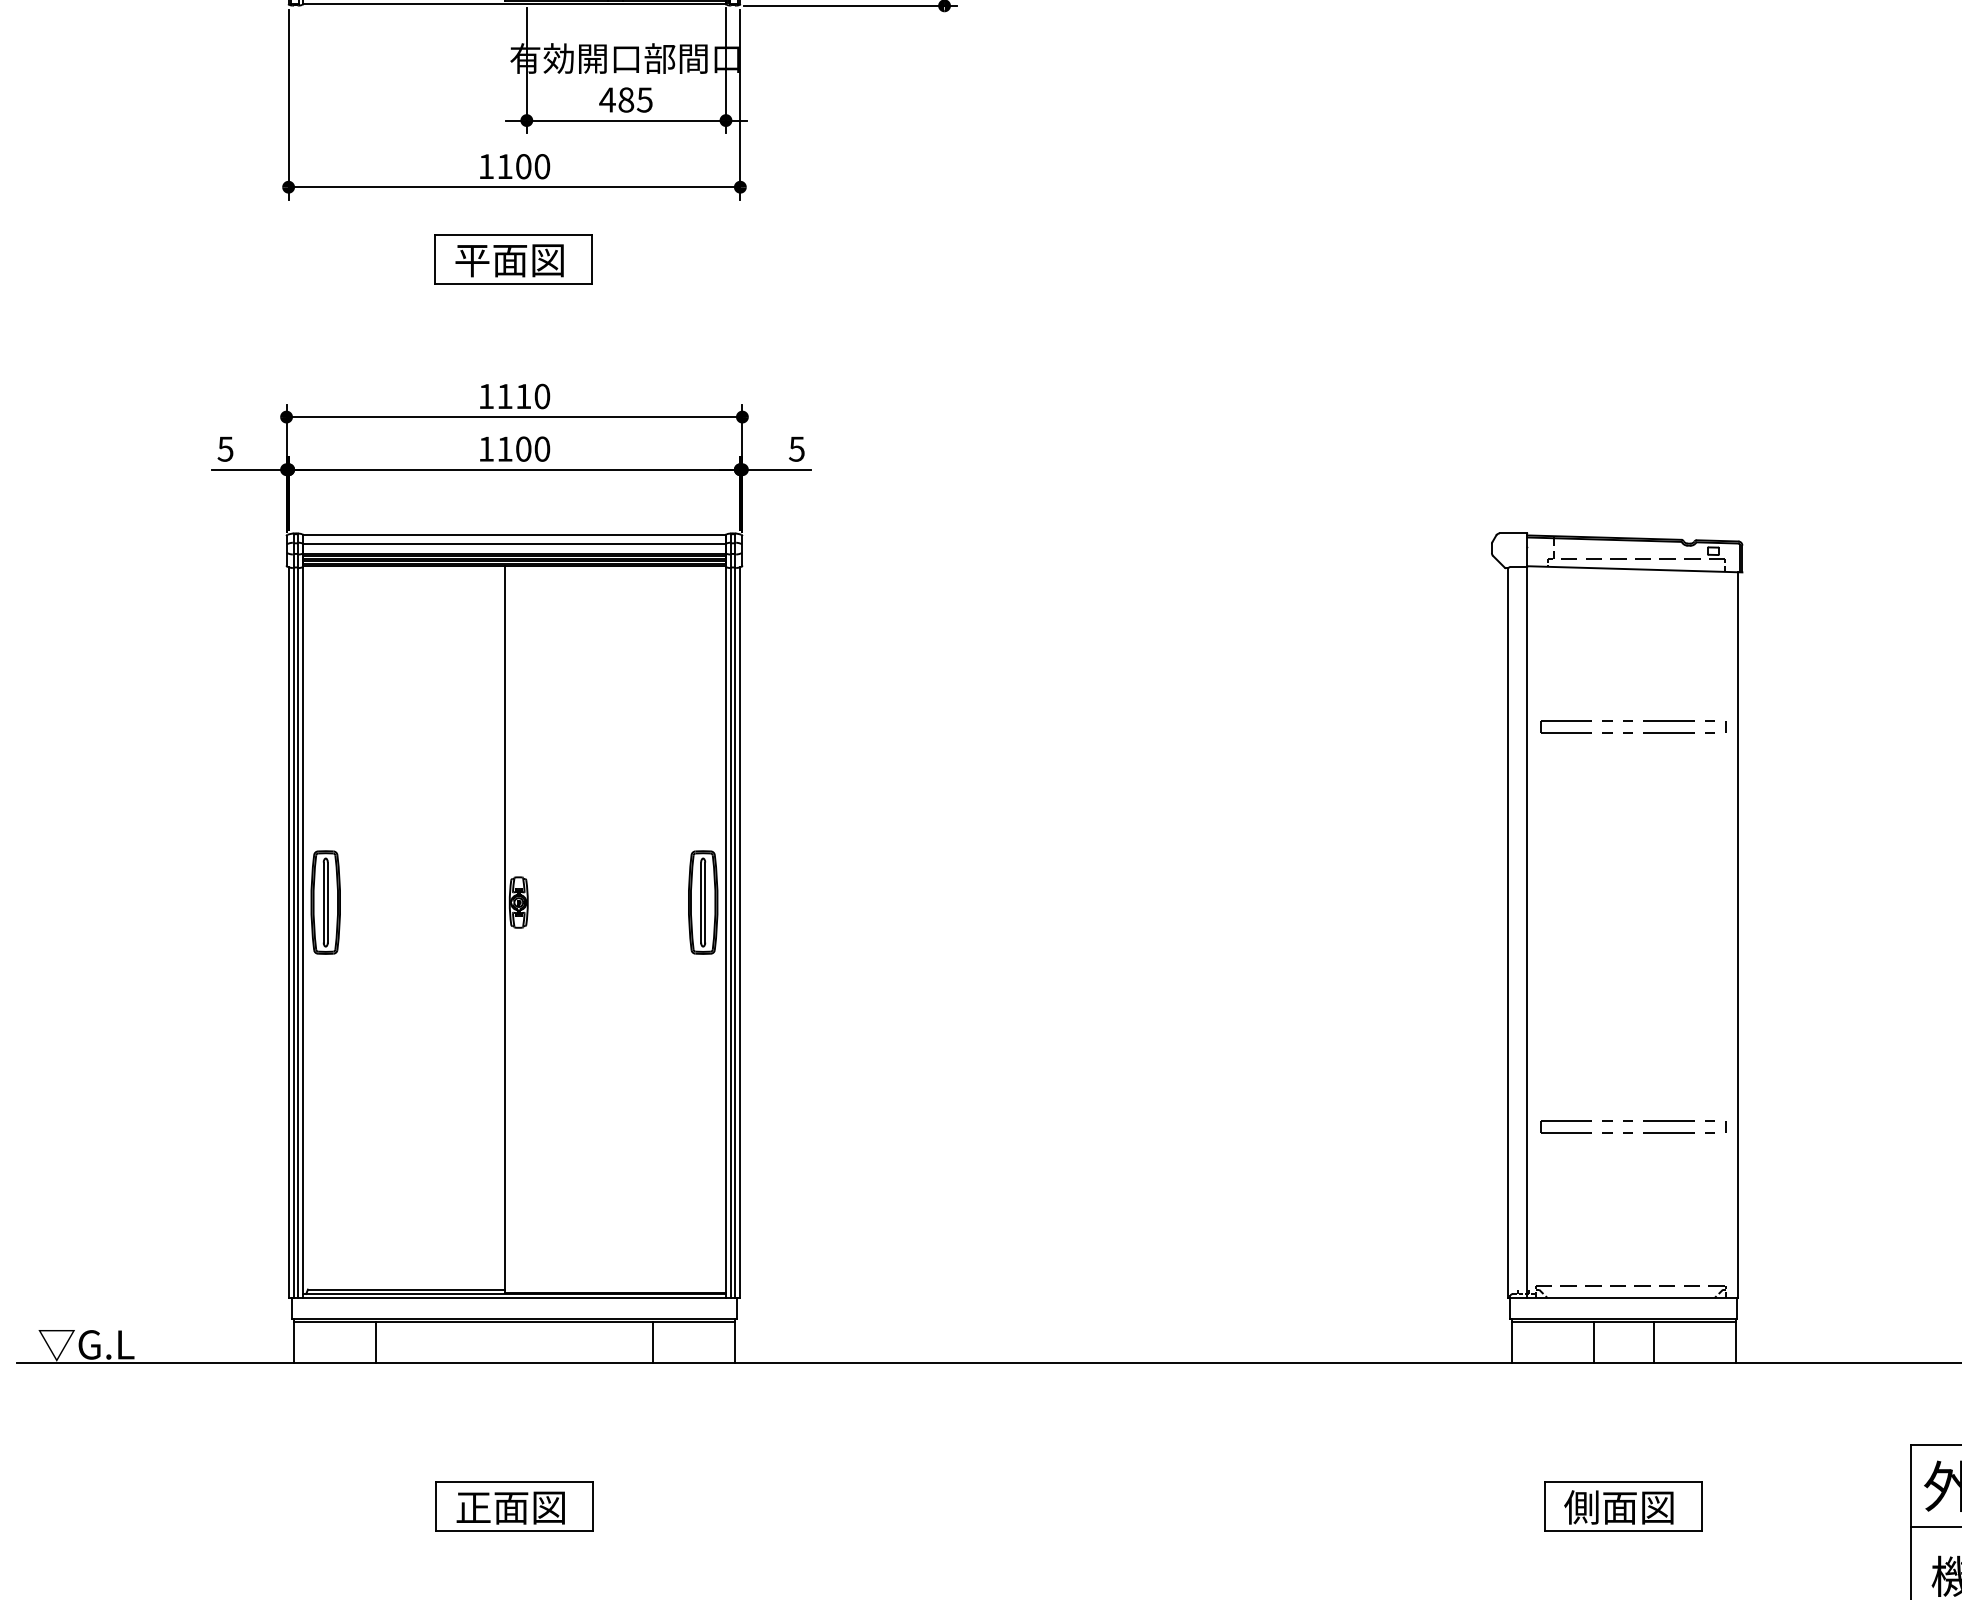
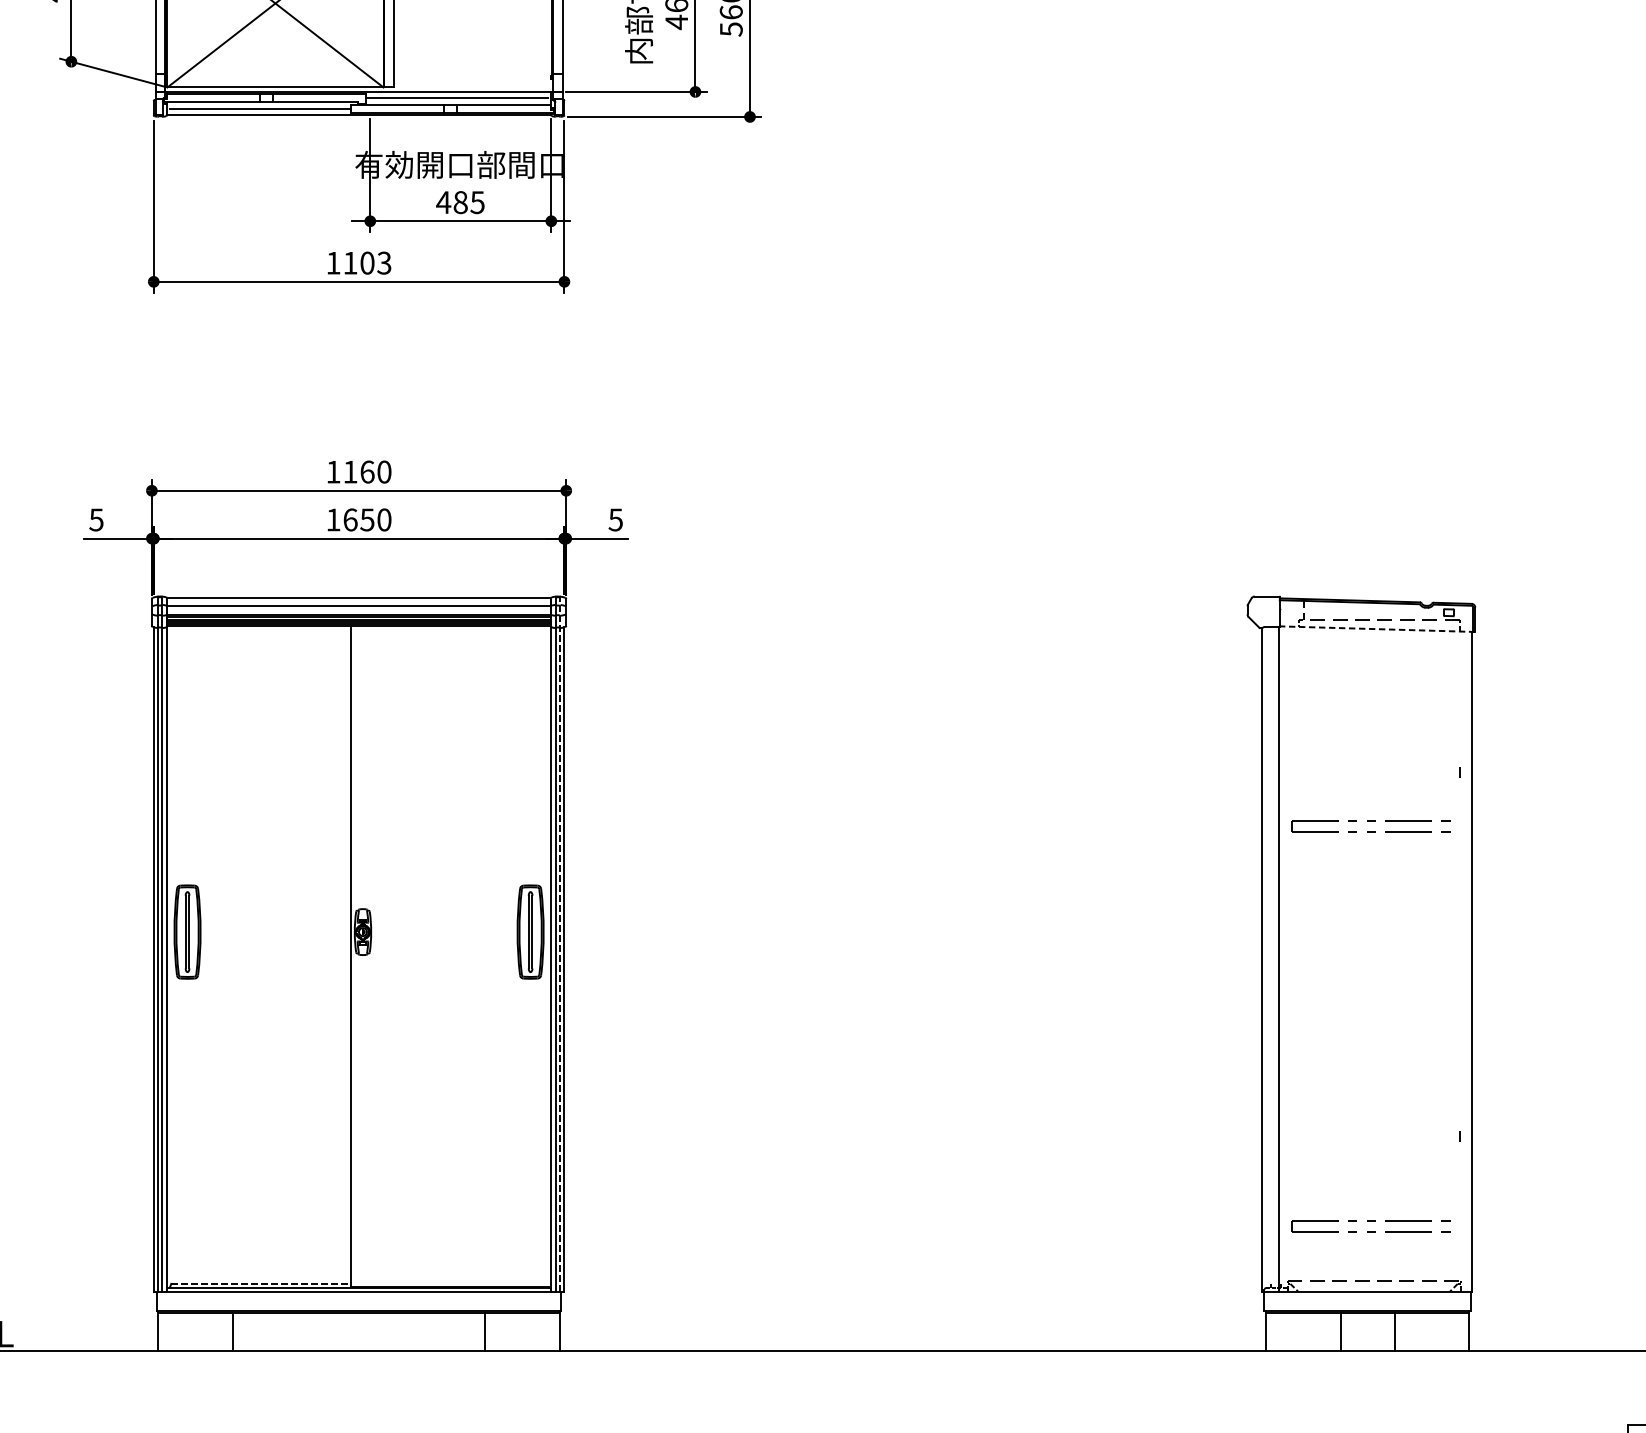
text: (542, 166) -> (384, 263), 1100 -> 1103
part: (513, 259) -> (358, 347), removed
text: (523, 396) -> (367, 472), 1110 -> 1160
text: (514, 448) -> (359, 519), 1100 -> 1650
line: (1634, 569) -> (1377, 629), solid -> dashed
part: (1627, 726) -> (1370, 826), moved
line: (735, 916) -> (559, 944), solid -> dashed
part: (1627, 1126) -> (1370, 1225), moved
line: (406, 1289) -> (260, 1283), solid -> dashed

